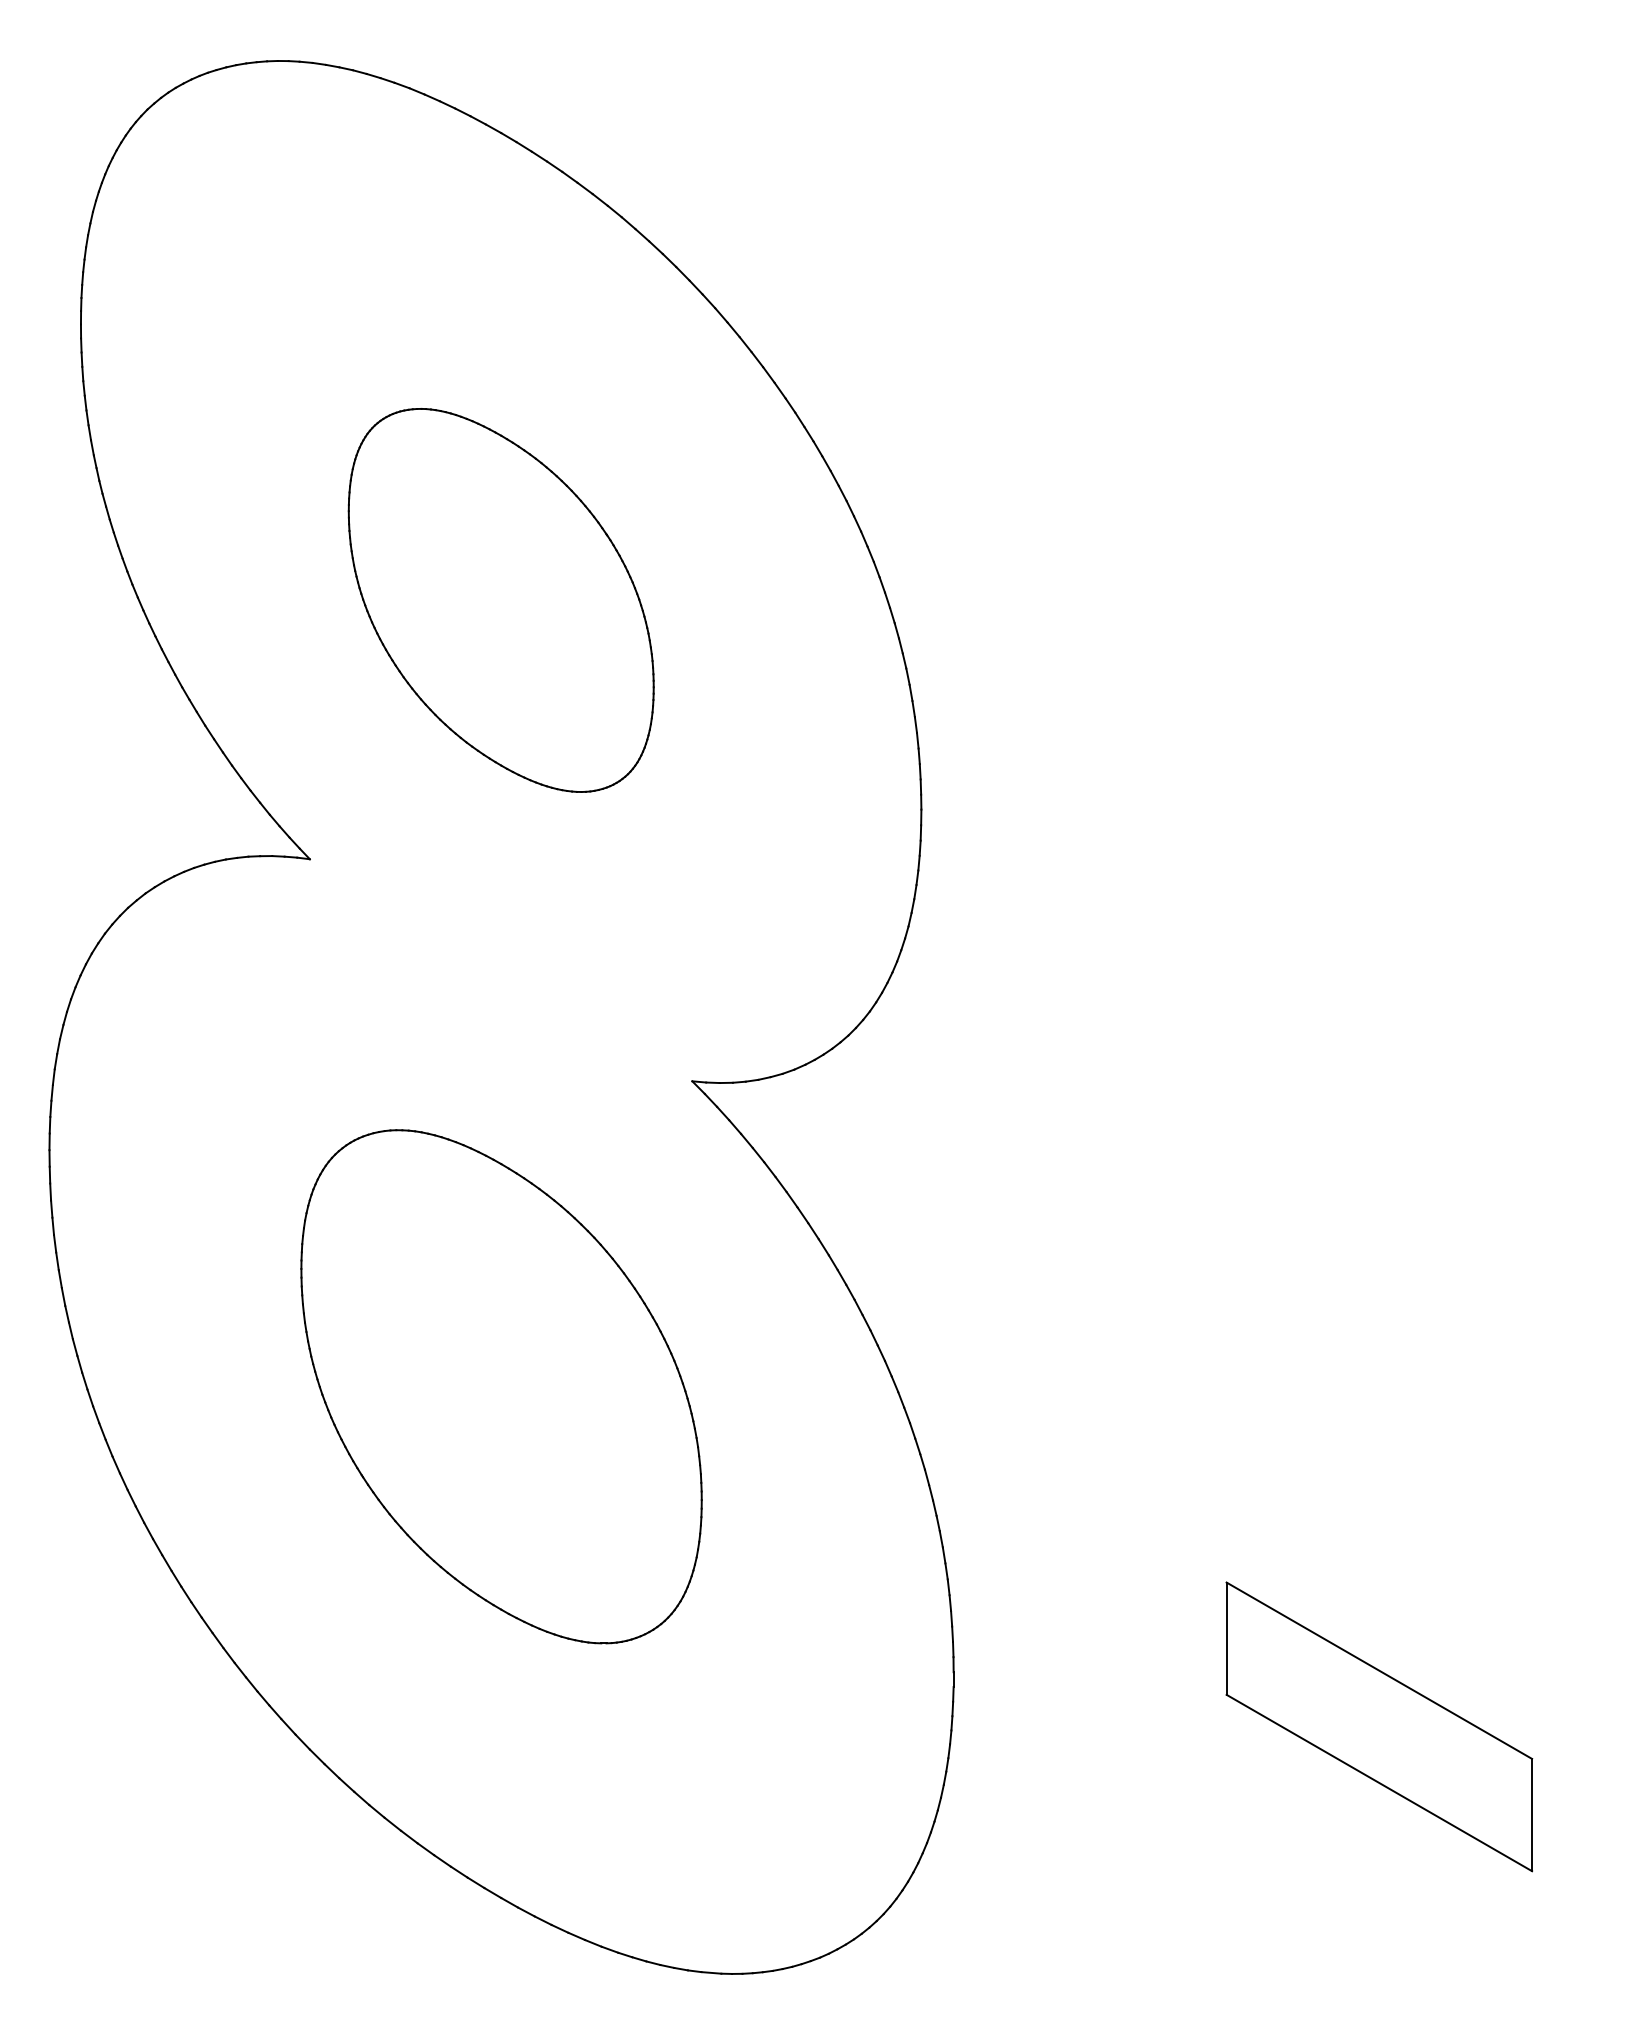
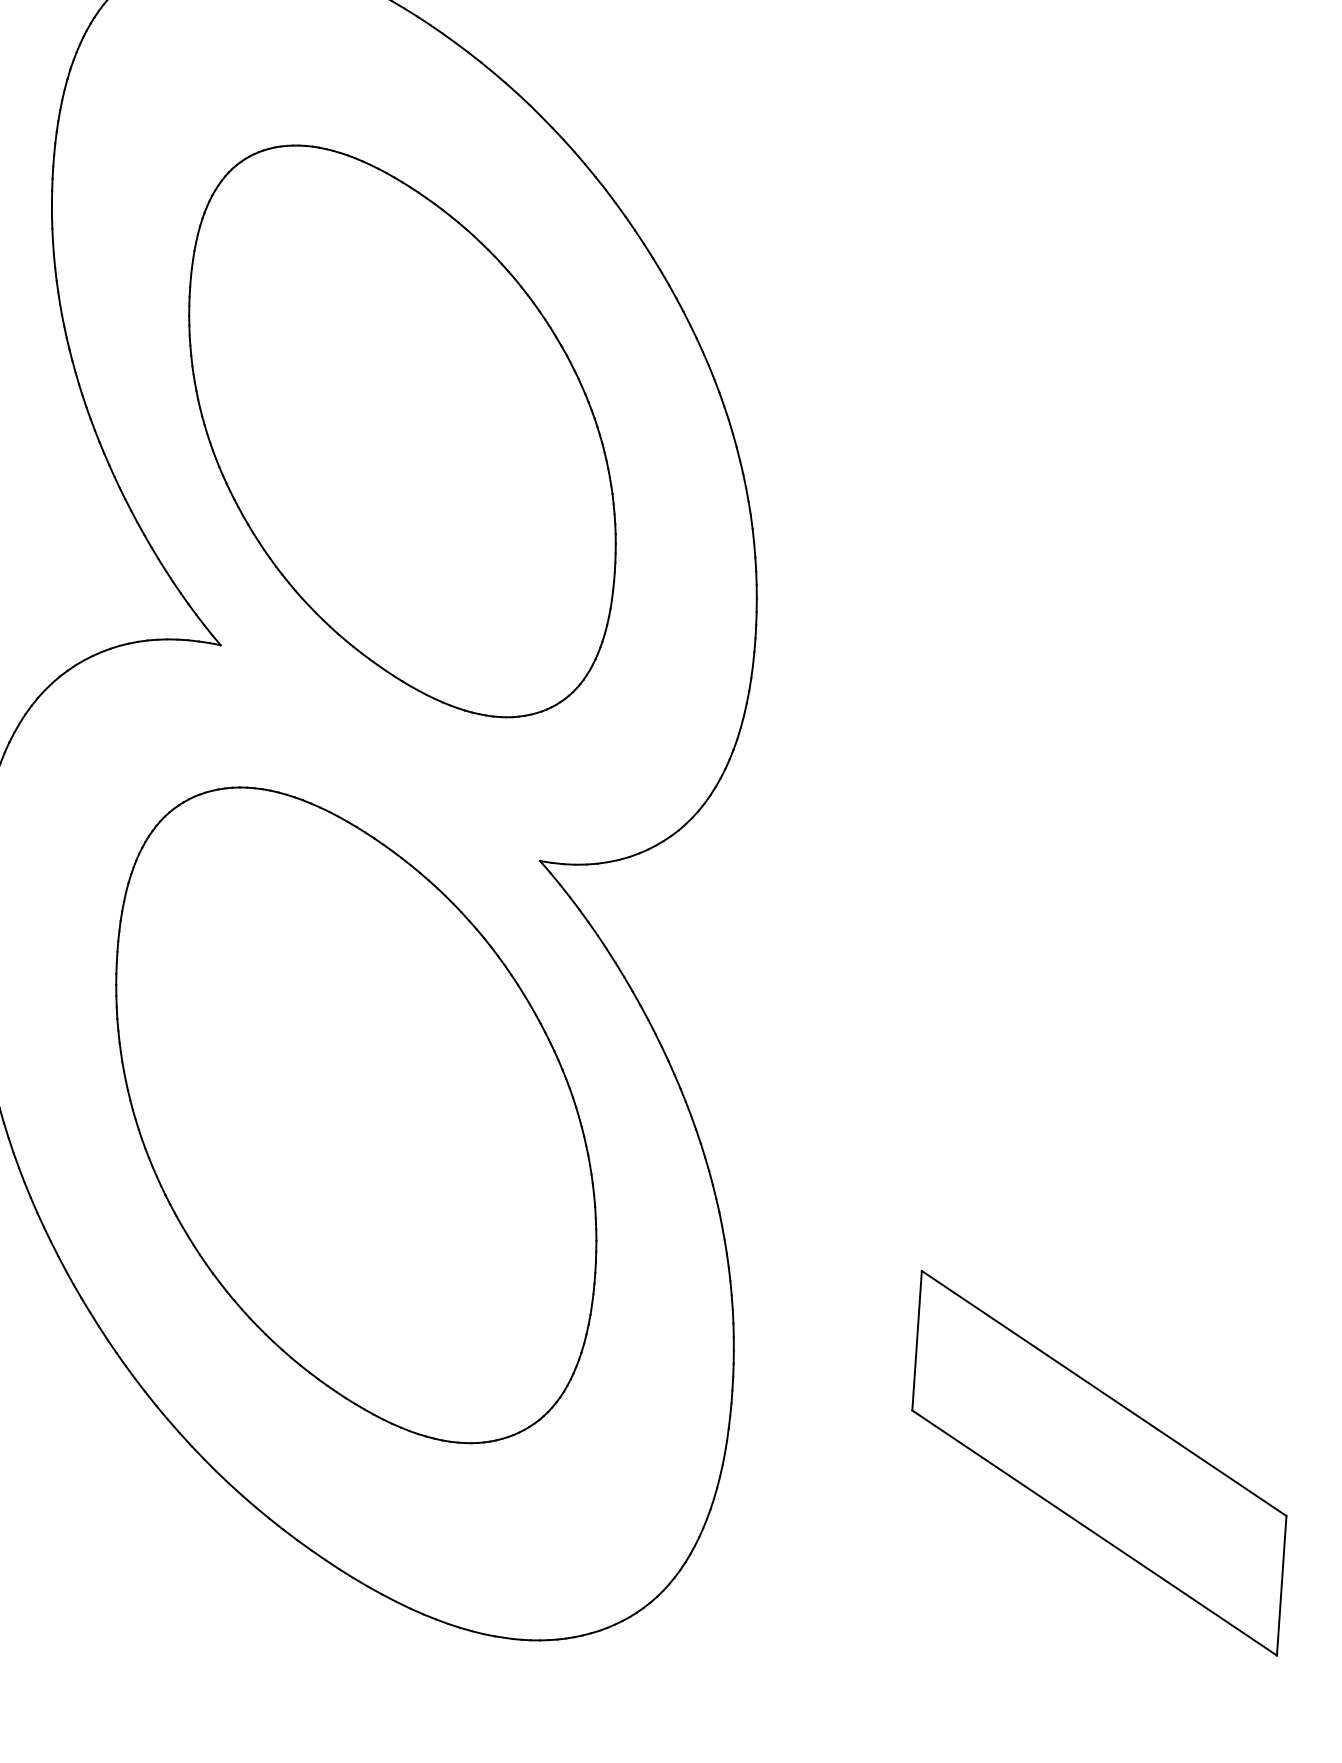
part: (501, 600) -> (402, 431), size x1.67
part: (501, 1386) -> (356, 1115), size x1.43
part: (1379, 1726) -> (1099, 1462), size x1.43

